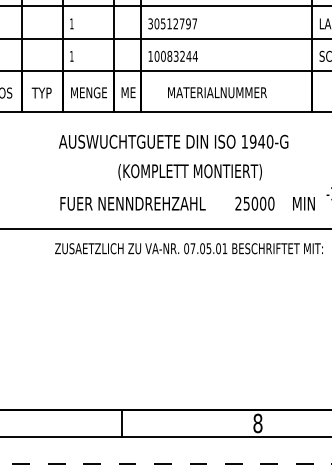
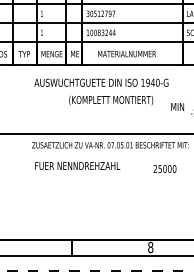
text: (132, 202) -> (77, 165), moved
text: (254, 202) -> (164, 168), moved
text: (303, 202) -> (177, 106), moved

